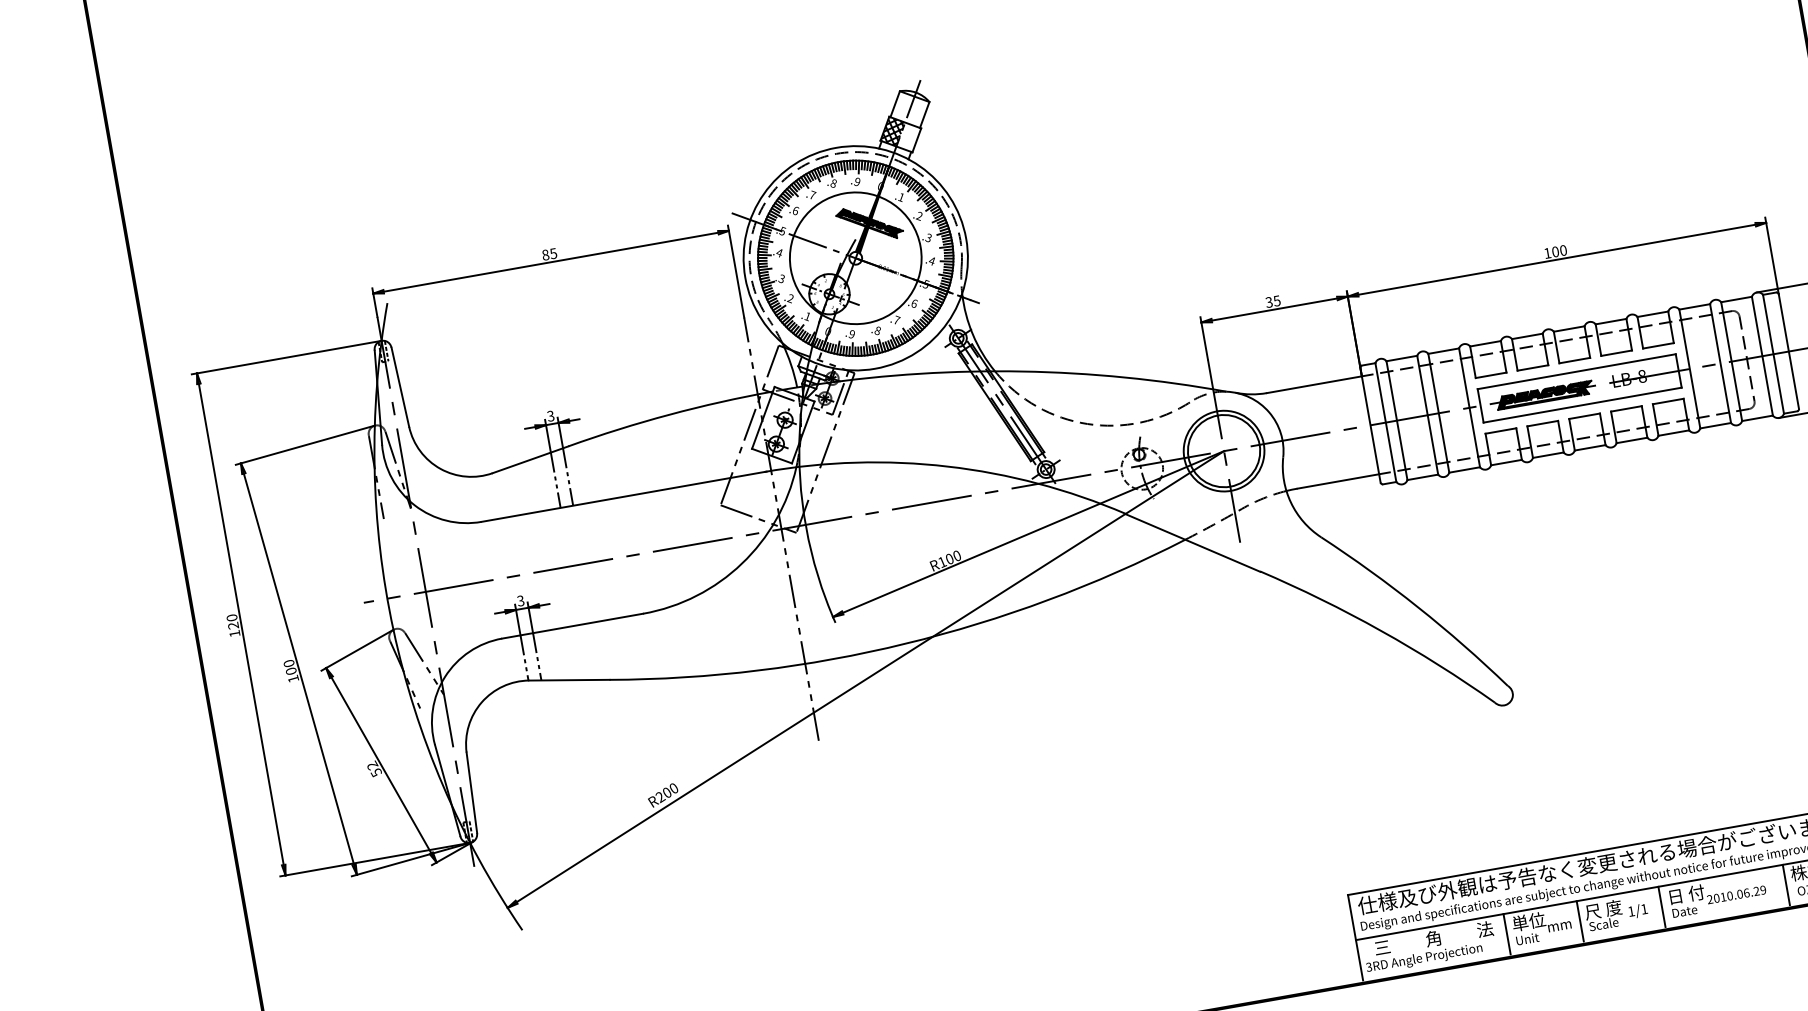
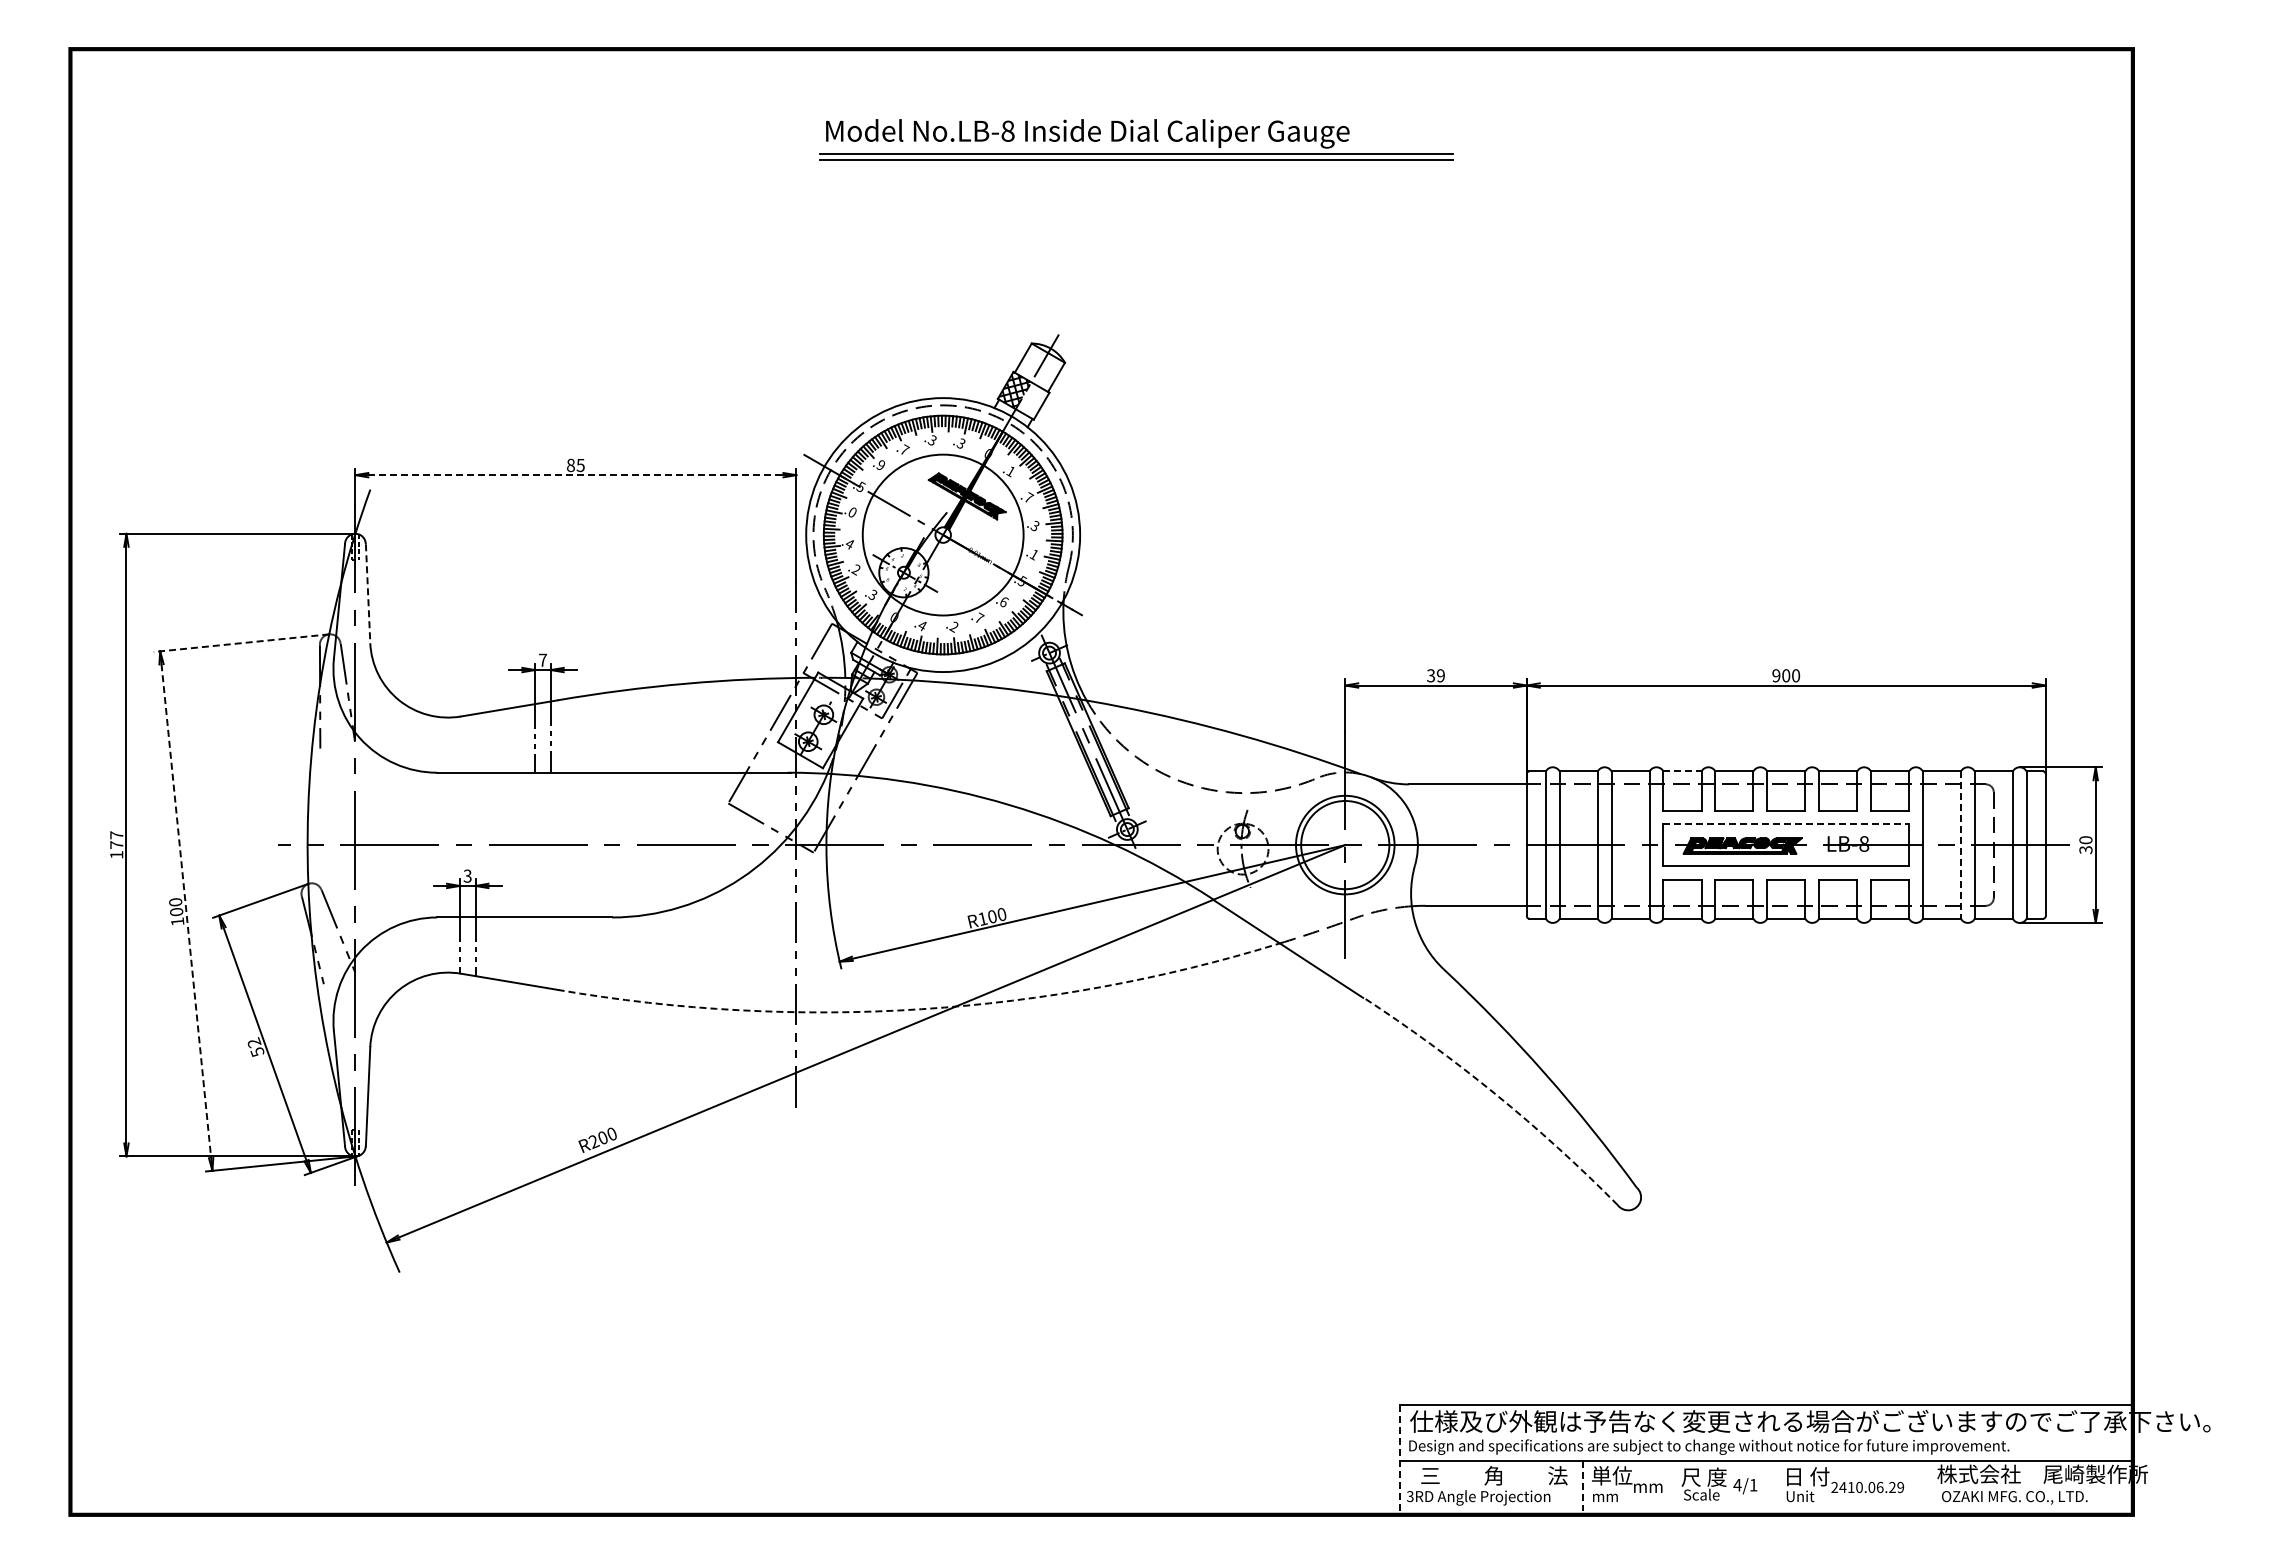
text: (856, 182) -> (960, 443), .9 -> .3
text: (832, 183) -> (931, 440), .8 -> .3
text: (795, 211) -> (880, 465), .6 -> .9
text: (919, 215) -> (1028, 497), .2 -> .7
text: (779, 252) -> (852, 512), .4 -> .0
text: (1547, 253) -> (1776, 675), 100 -> 900
text: (931, 261) -> (1033, 555), .4 -> .1
line: (550, 262) -> (575, 475), solid -> dashed
text: (781, 279) -> (849, 544), .3 -> .4
text: (1276, 300) -> (1440, 675), 35 -> 39
text: (807, 316) -> (872, 594), .1 -> .3
text: (877, 330) -> (953, 626), .8 -> .2
text: (851, 334) -> (921, 625), .9 -> .4
line: (1486, 343) -> (1683, 771), solid -> dashed
line: (1720, 363) -> (1960, 845), solid -> dashed
line: (1576, 371) -> (1786, 824), solid -> dashed
line: (400, 387) -> (368, 593), solid -> dashed
text: (550, 415) -> (542, 659), 3 -> 7
line: (305, 445) -> (241, 643), solid -> dashed
text: (232, 622) -> (116, 840), 120 -> 177
arc: (1380, 630) -> (1495, 1094), solid -> dashed
arc: (905, 643) -> (921, 1009), solid -> dashed
line: (299, 669) -> (186, 911), solid -> dashed
line: (1786, 885) -> (1929, 1486), removed
text: (1716, 898) -> (1842, 1487), 2010.06.29 -> 2410.06.29
line: (1662, 907) -> (1775, 1486), removed
text: (1631, 911) -> (1737, 1485), 1/1 -> 4/1
text: (1684, 911) -> (1801, 1496), Date -> Unit
line: (1579, 921) -> (1673, 1486), removed
line: (1507, 934) -> (1583, 1486), solid -> dashed
line: (1355, 937) -> (1400, 1458), solid -> dashed
text: (1527, 939) -> (1606, 1496), Unit -> mm

